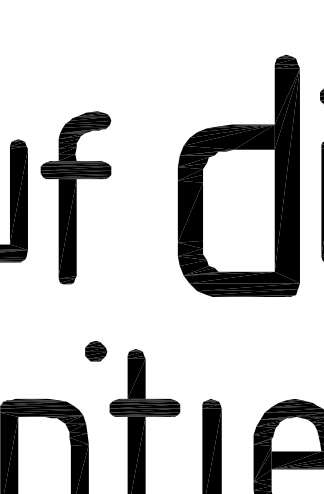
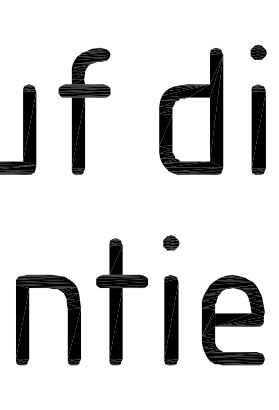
part: (239, 176) -> (191, 111), size x0.71
part: (75, 196) -> (84, 110), moved
part: (96, 350) -> (171, 242), moved

